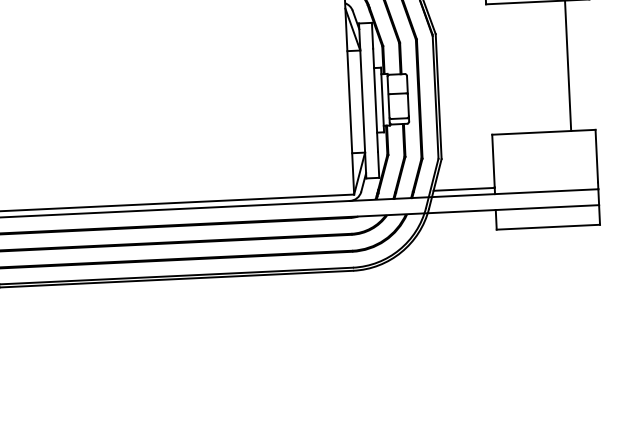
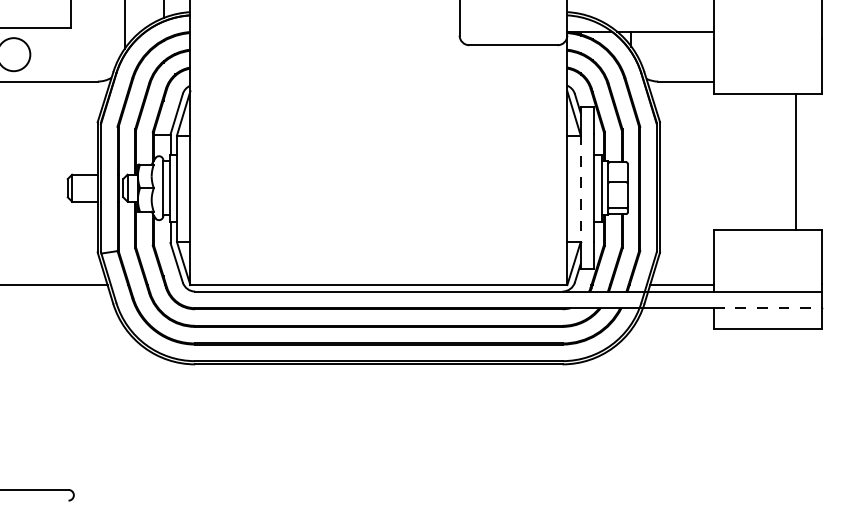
line: (362, 101) -> (580, 188), solid -> dashed
line: (547, 207) -> (767, 308), solid -> dashed

